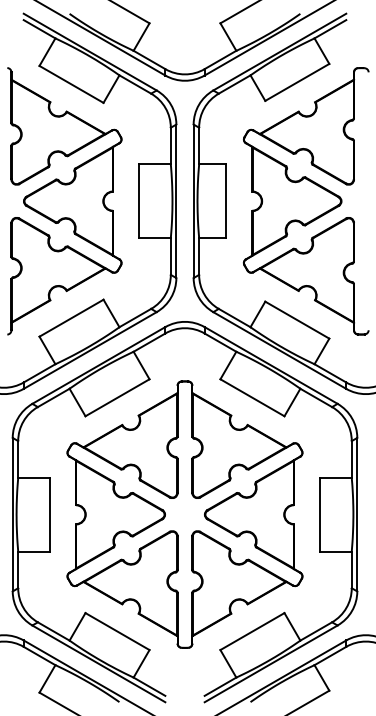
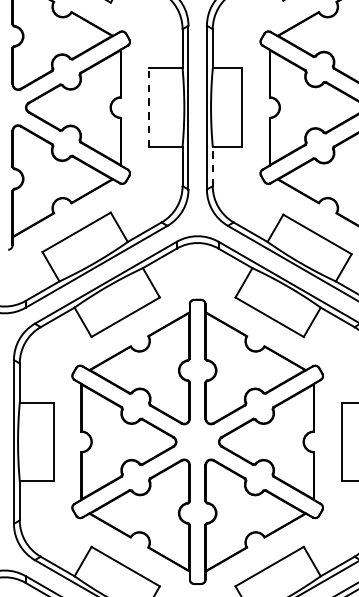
line: (139, 201) -> (149, 107), solid -> dashed
line: (199, 256) -> (213, 166), solid -> dashed

